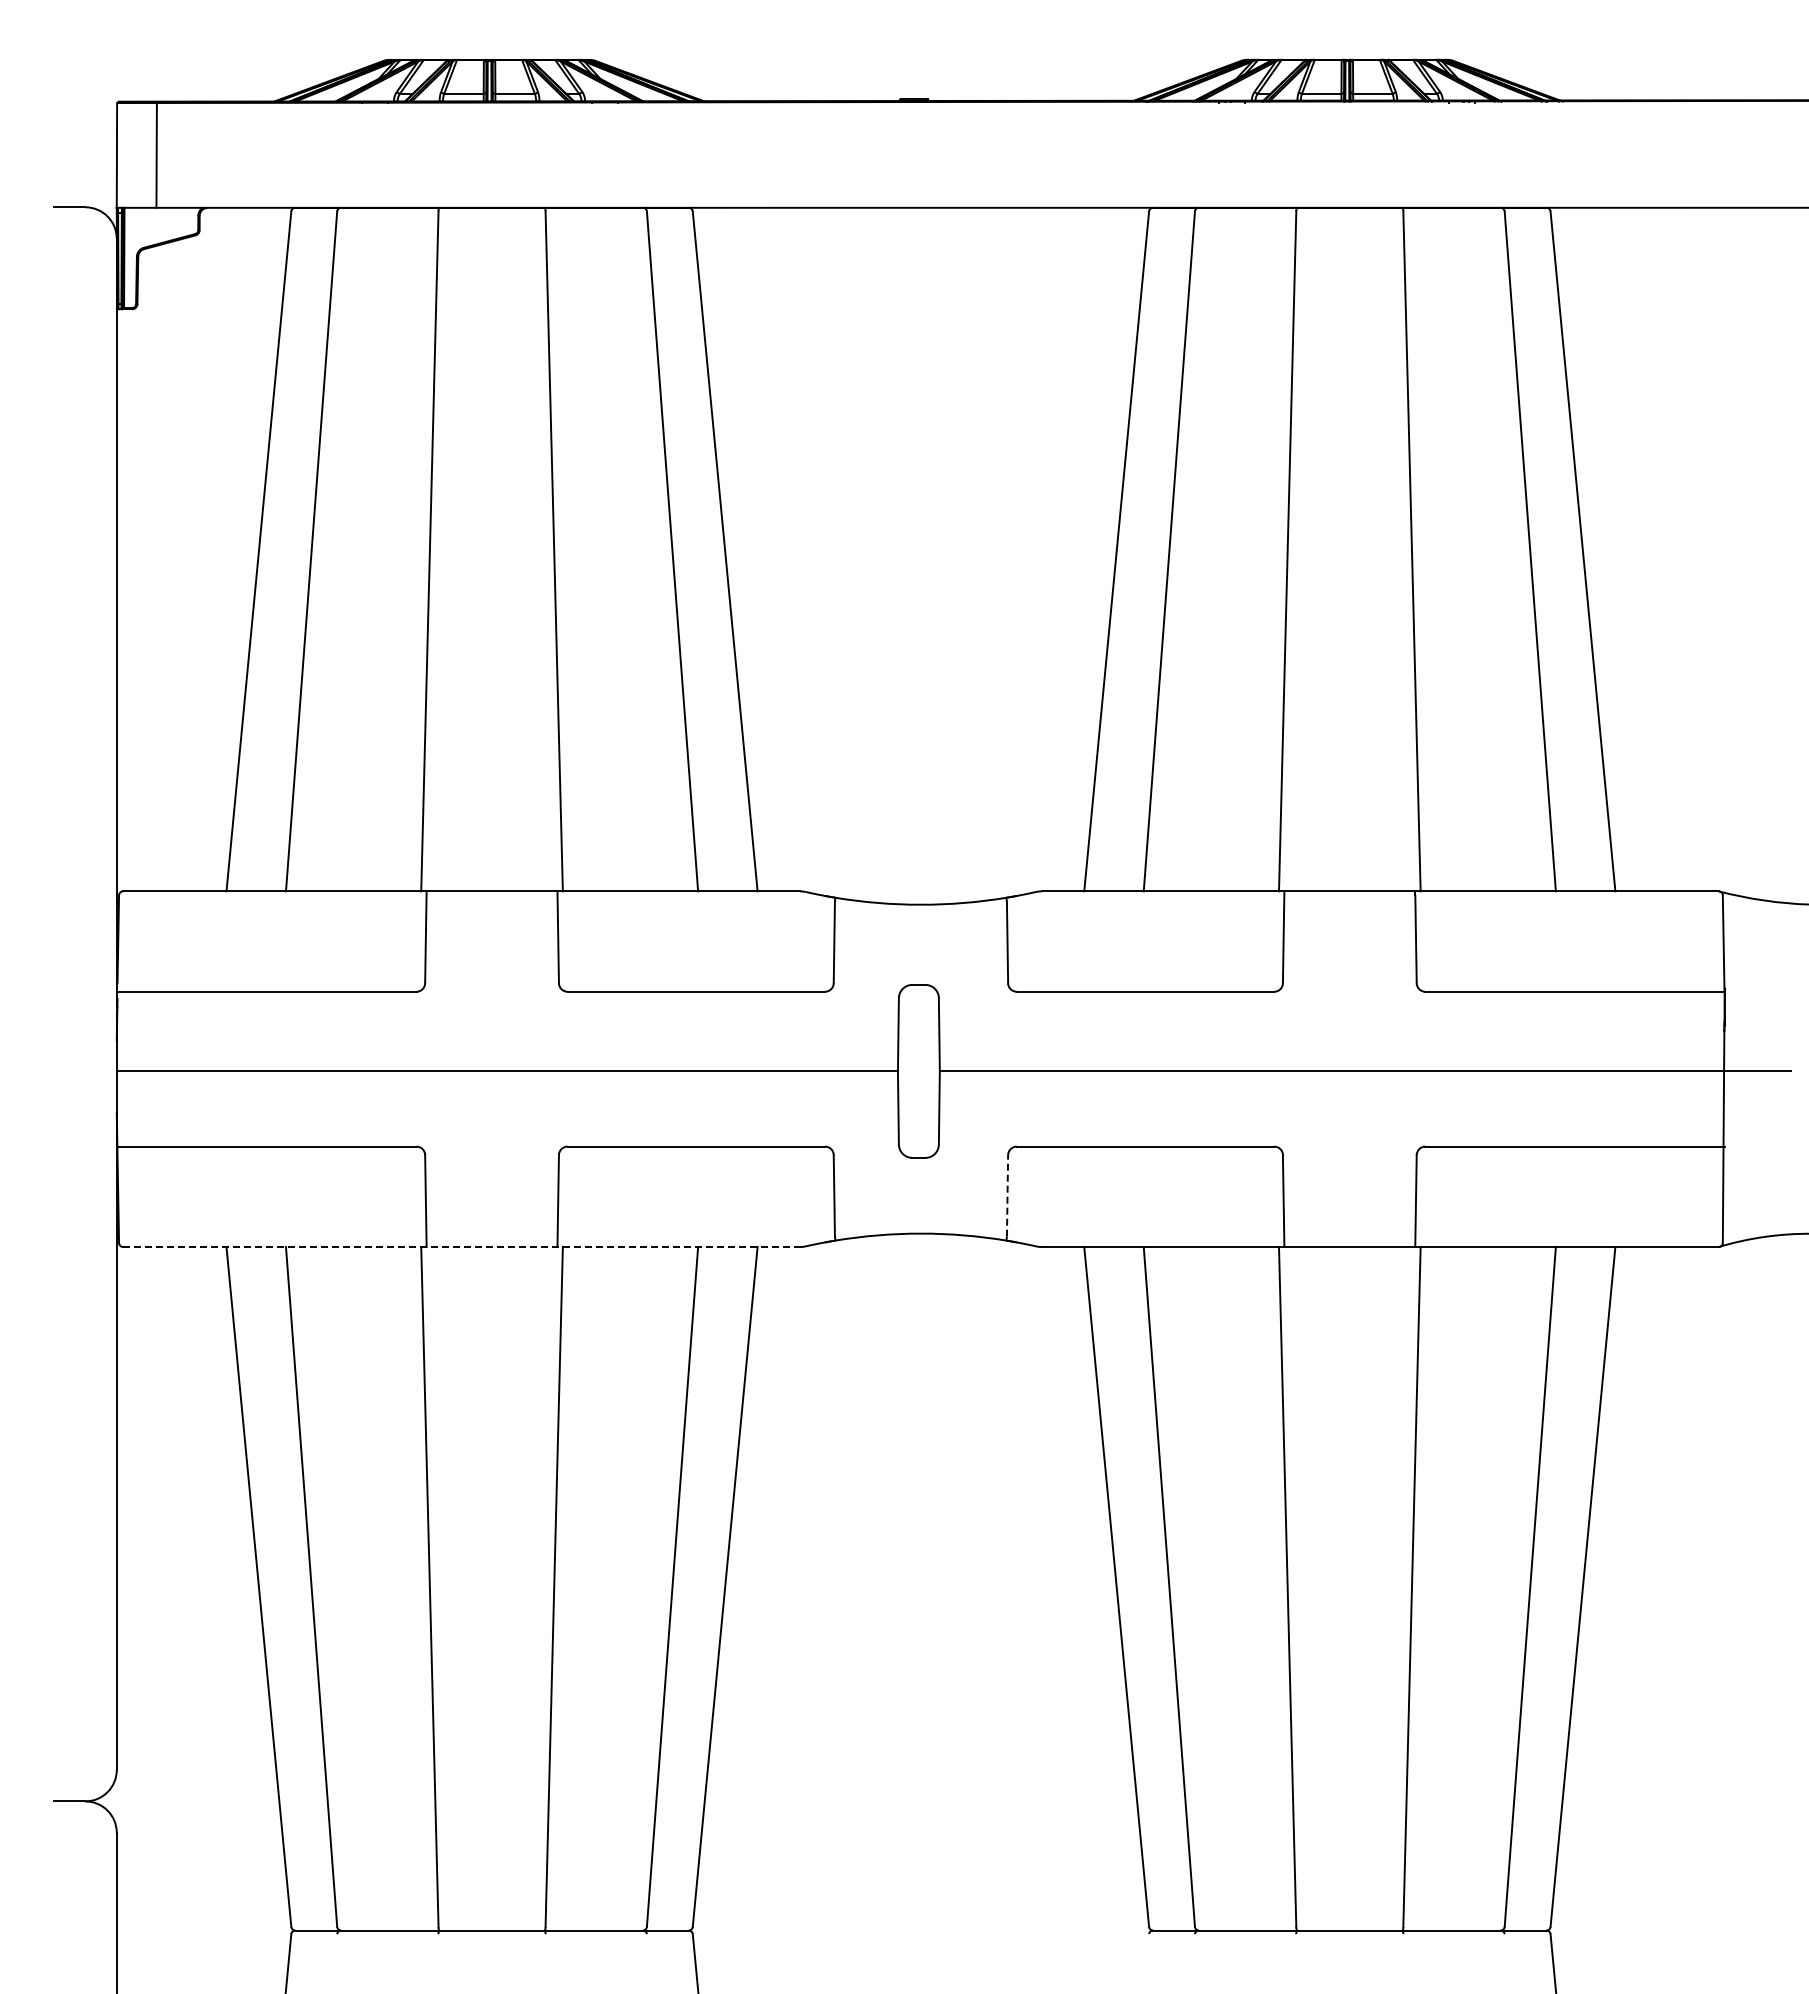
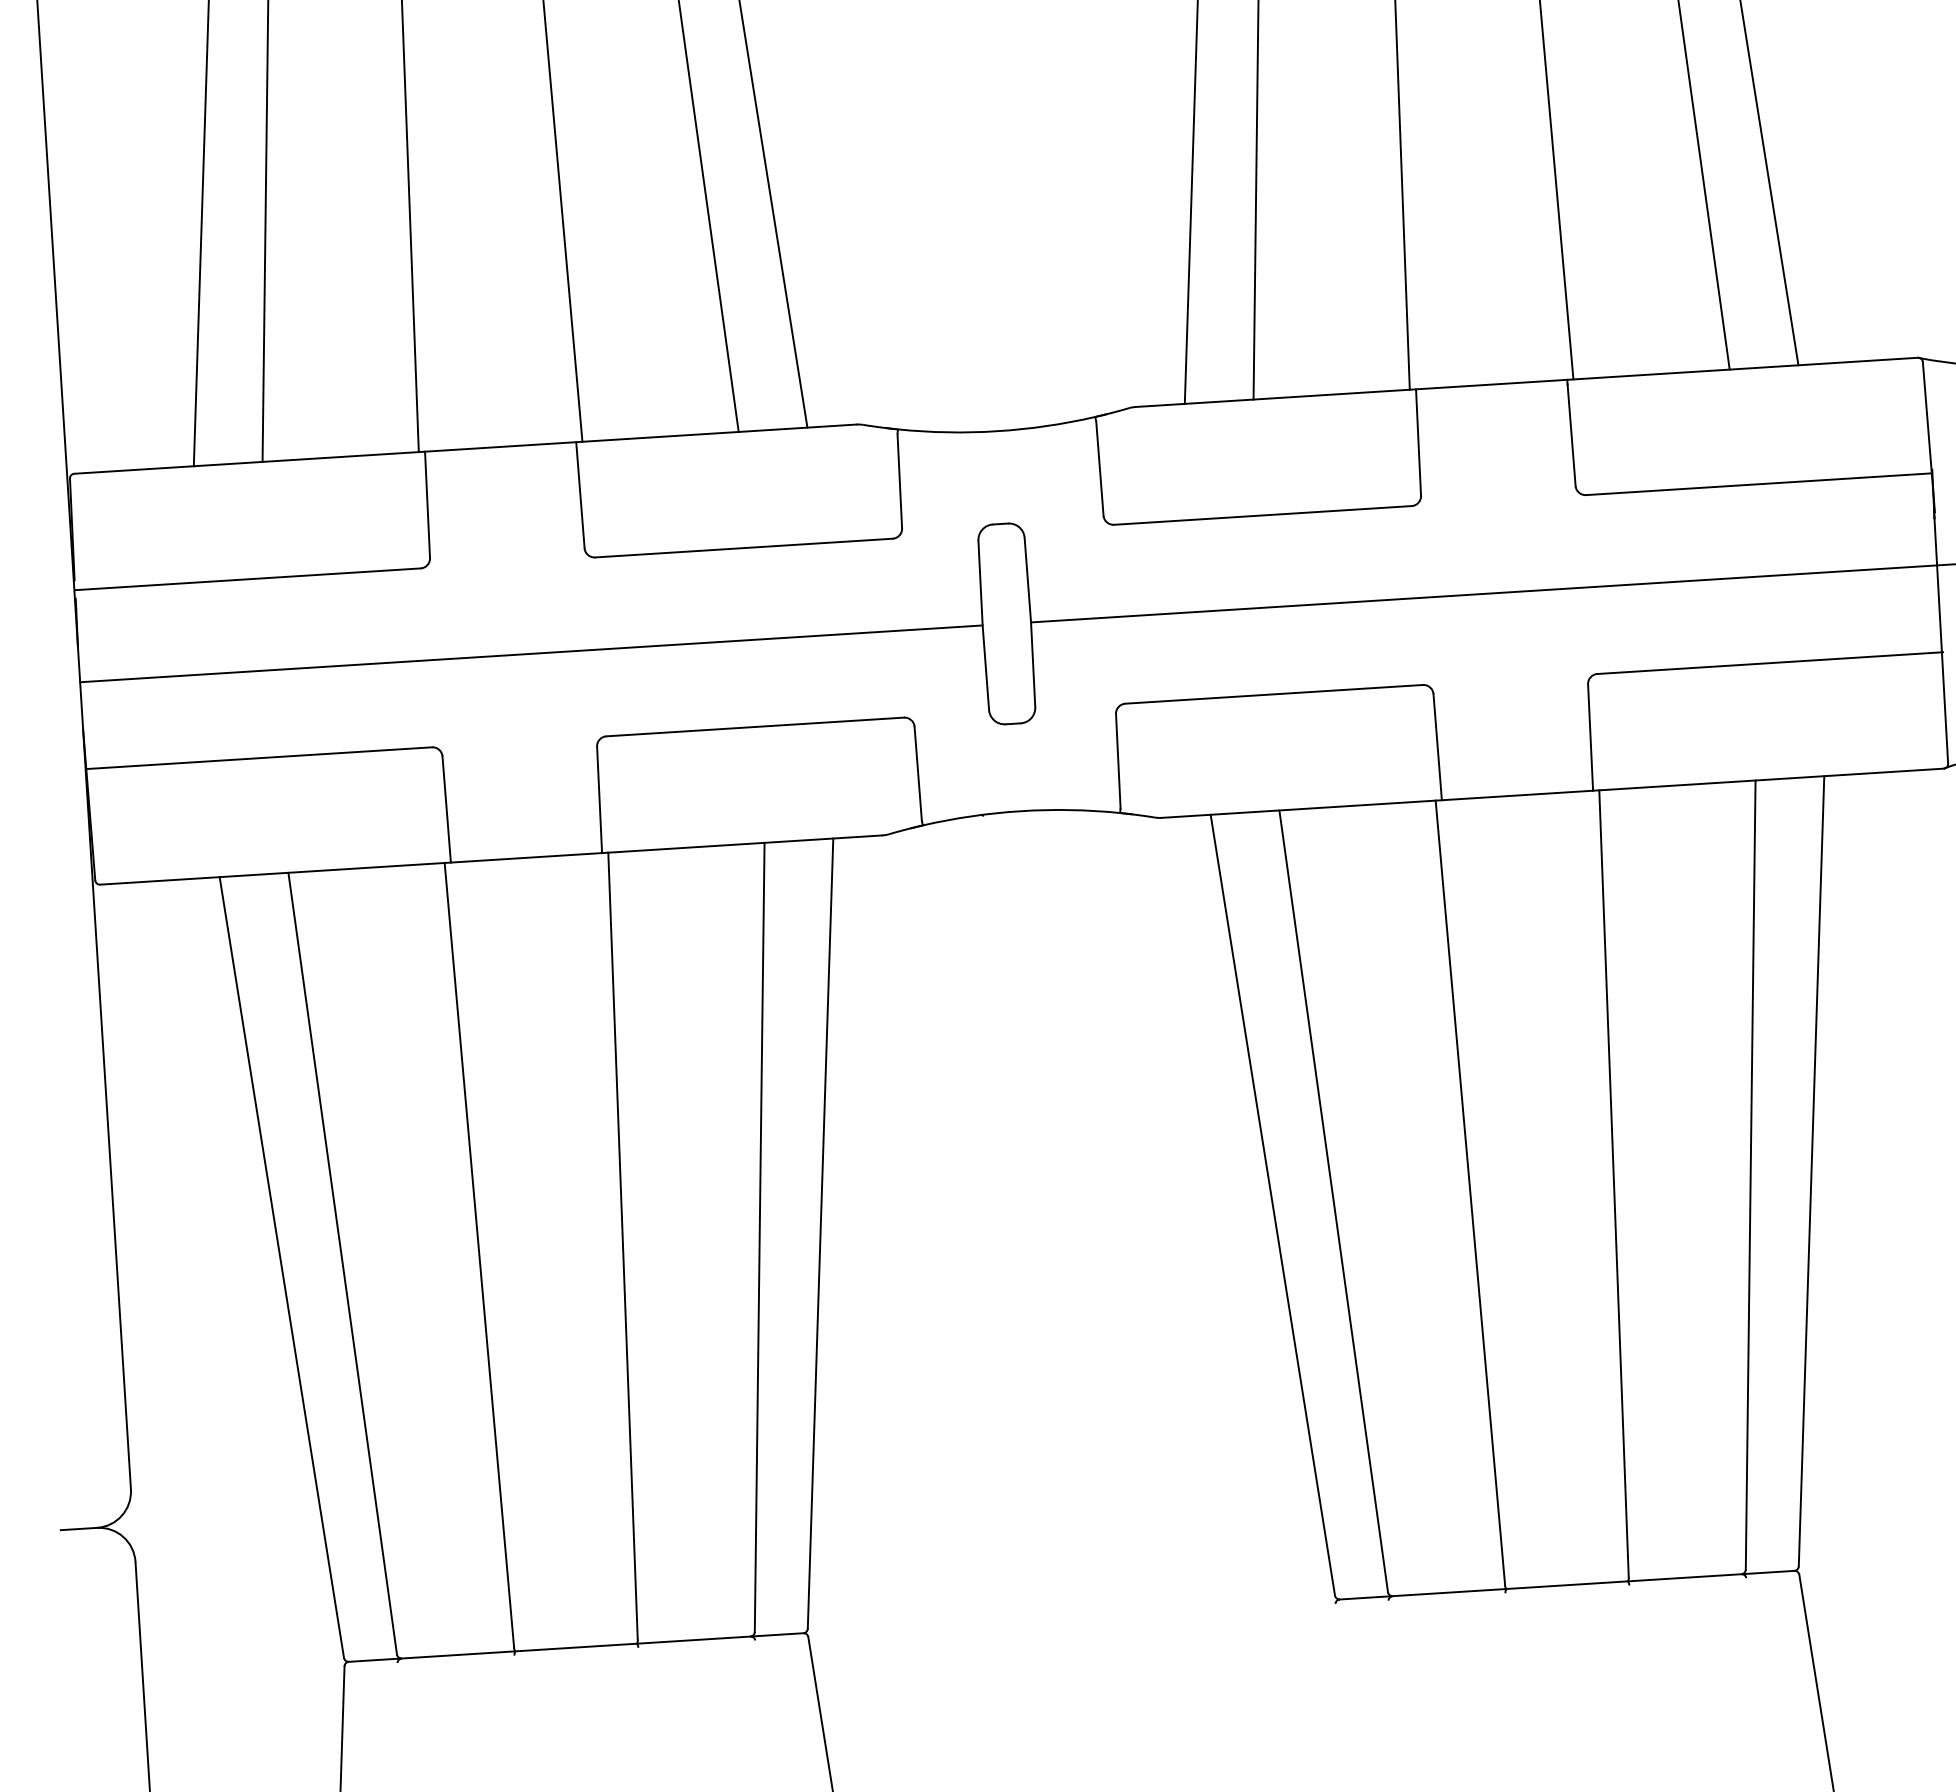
line: (1007, 1195) -> (1118, 760), dashed -> solid
line: (462, 1247) -> (492, 860), dashed -> solid

